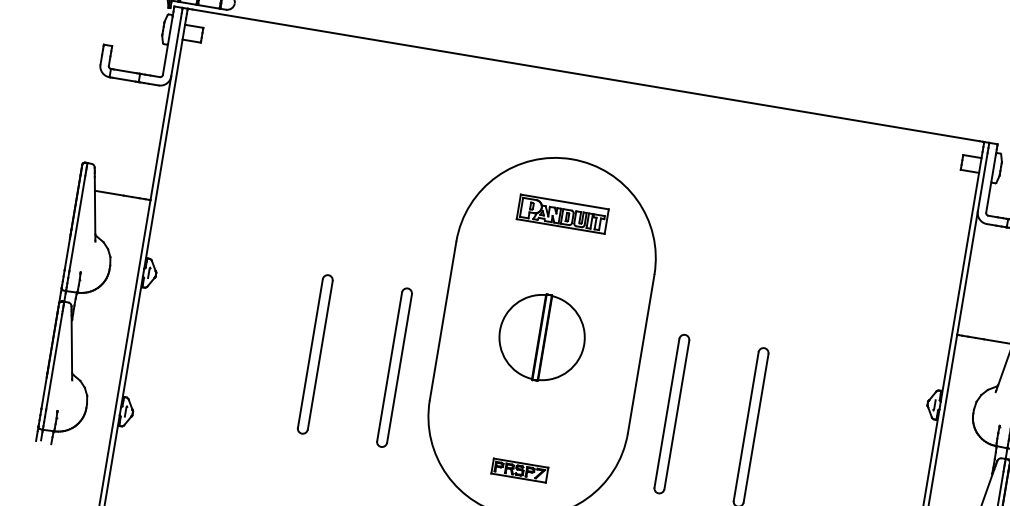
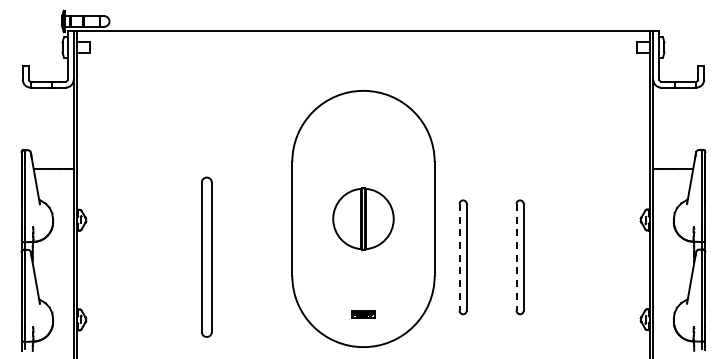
part: (562, 214) -> (363, 130), removed
part: (314, 354) -> (206, 257), size x1.4
part: (394, 367) -> (263, 257), removed
line: (666, 413) -> (459, 257), solid -> dashed
line: (746, 426) -> (516, 257), solid -> dashed
part: (519, 470) -> (363, 314), size x0.6

